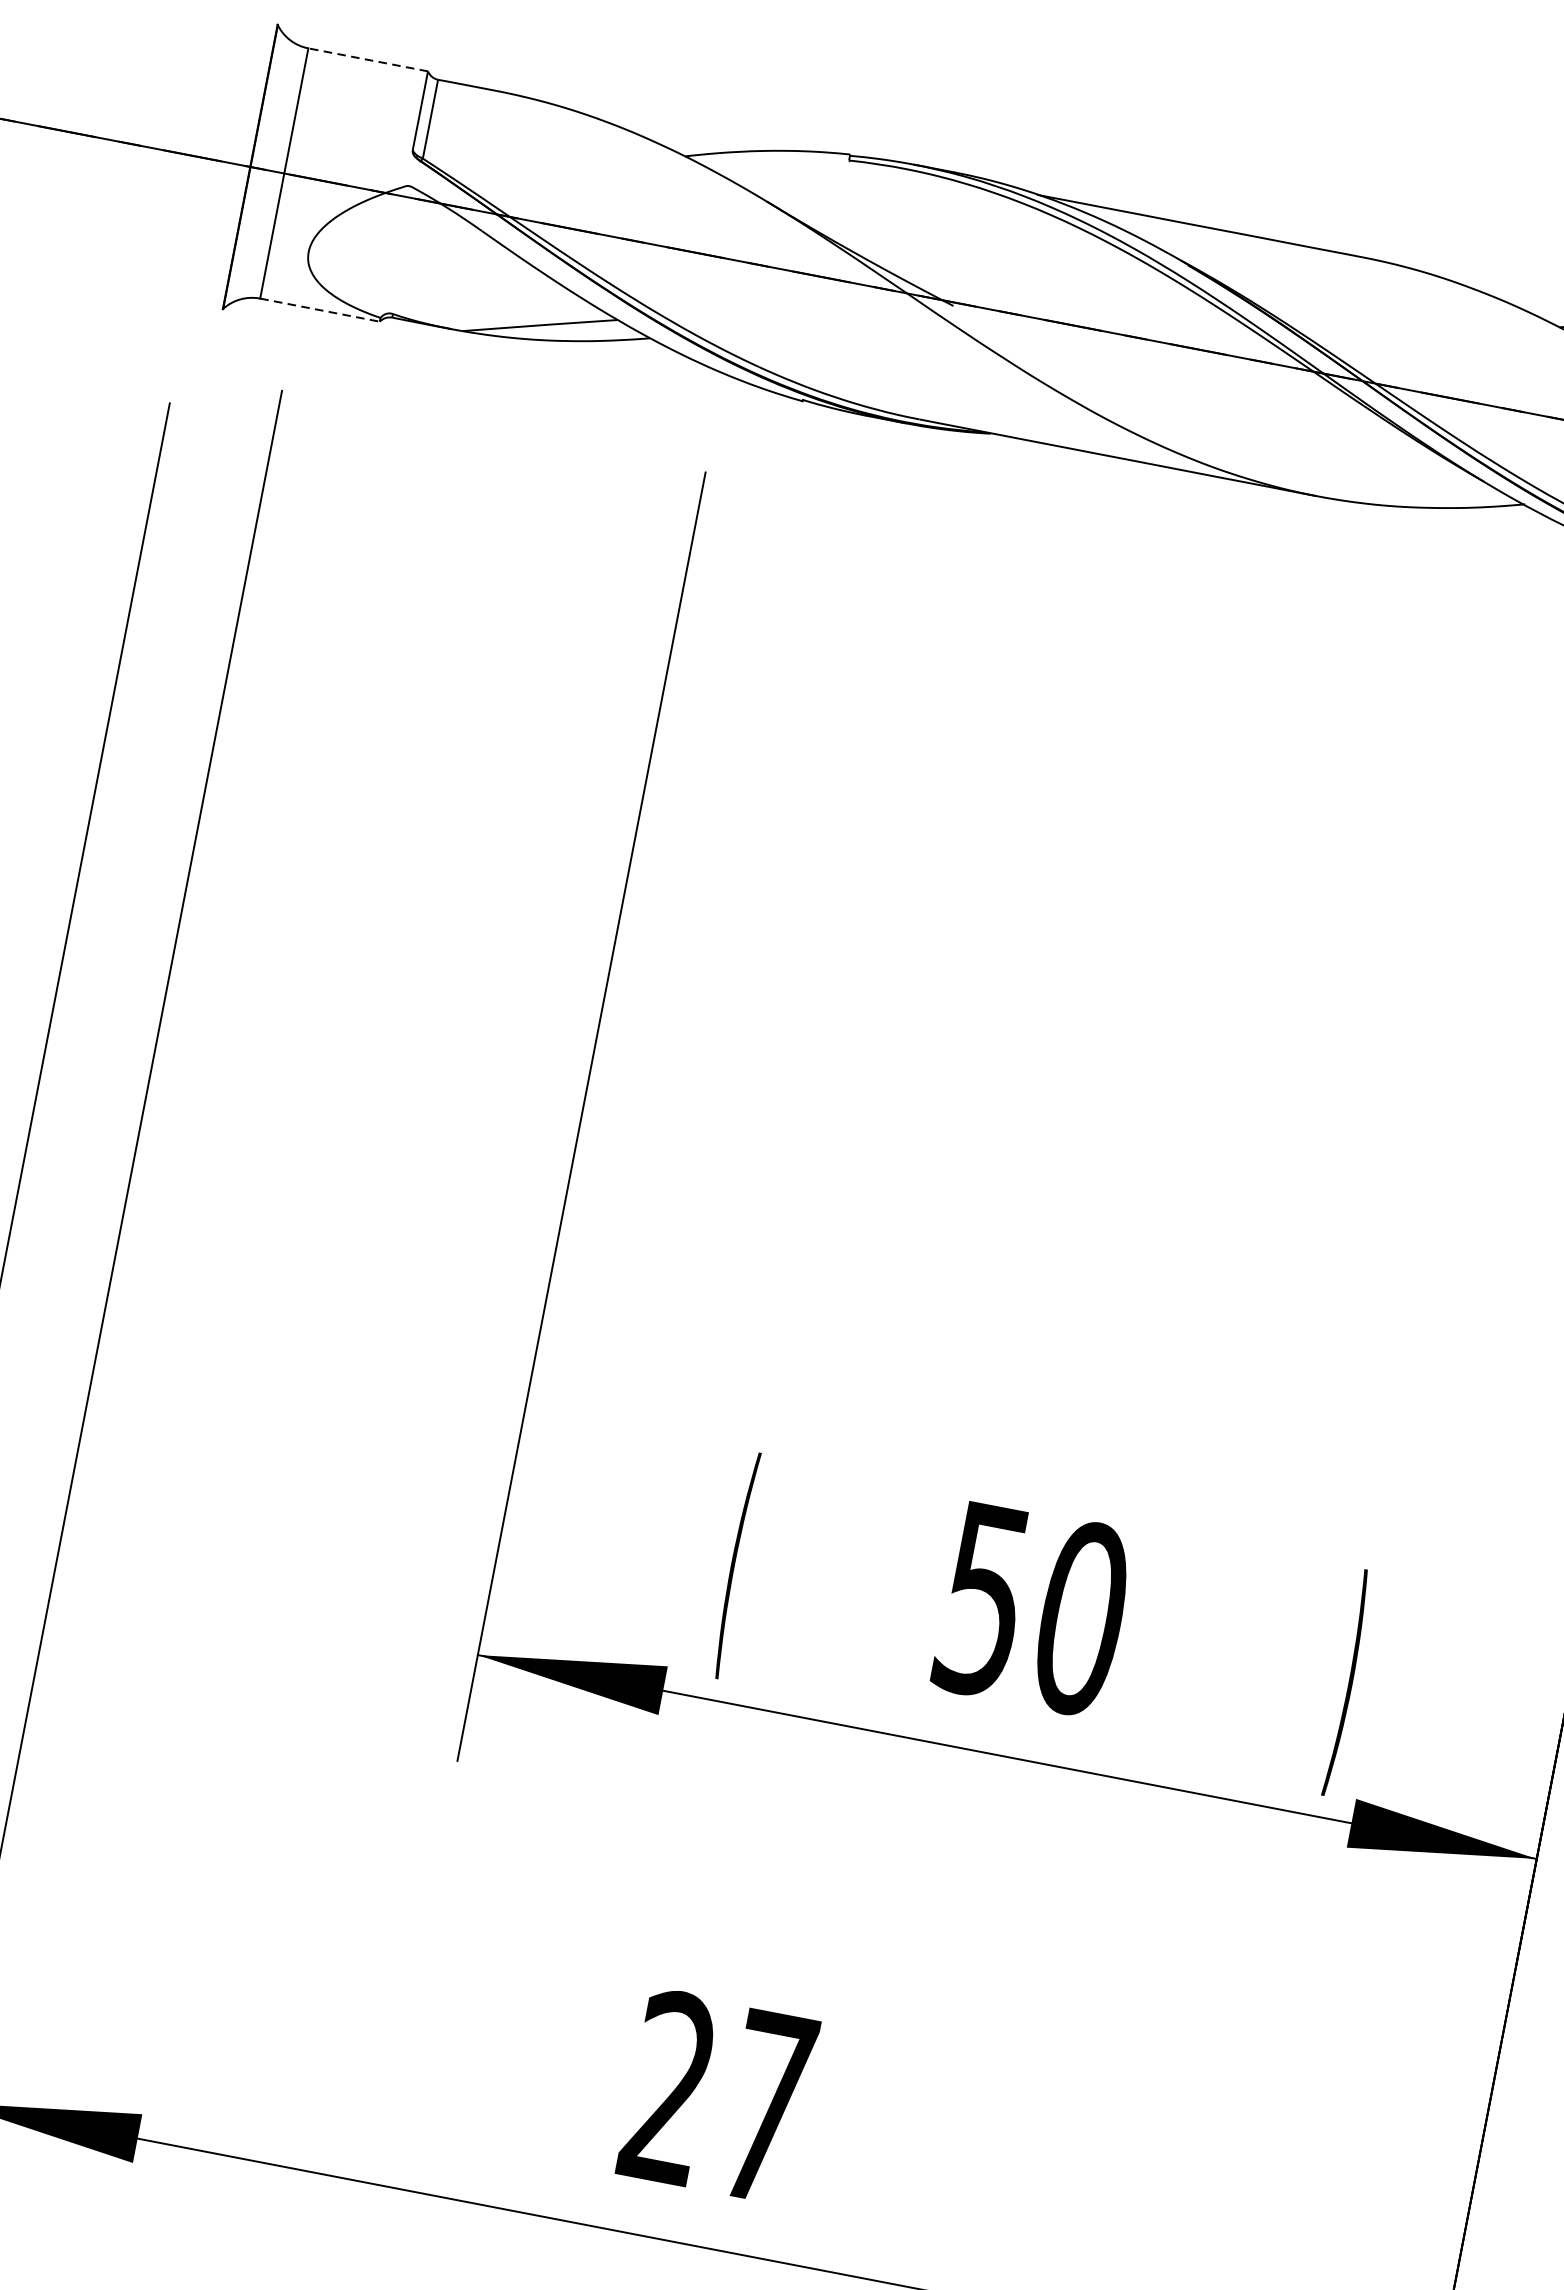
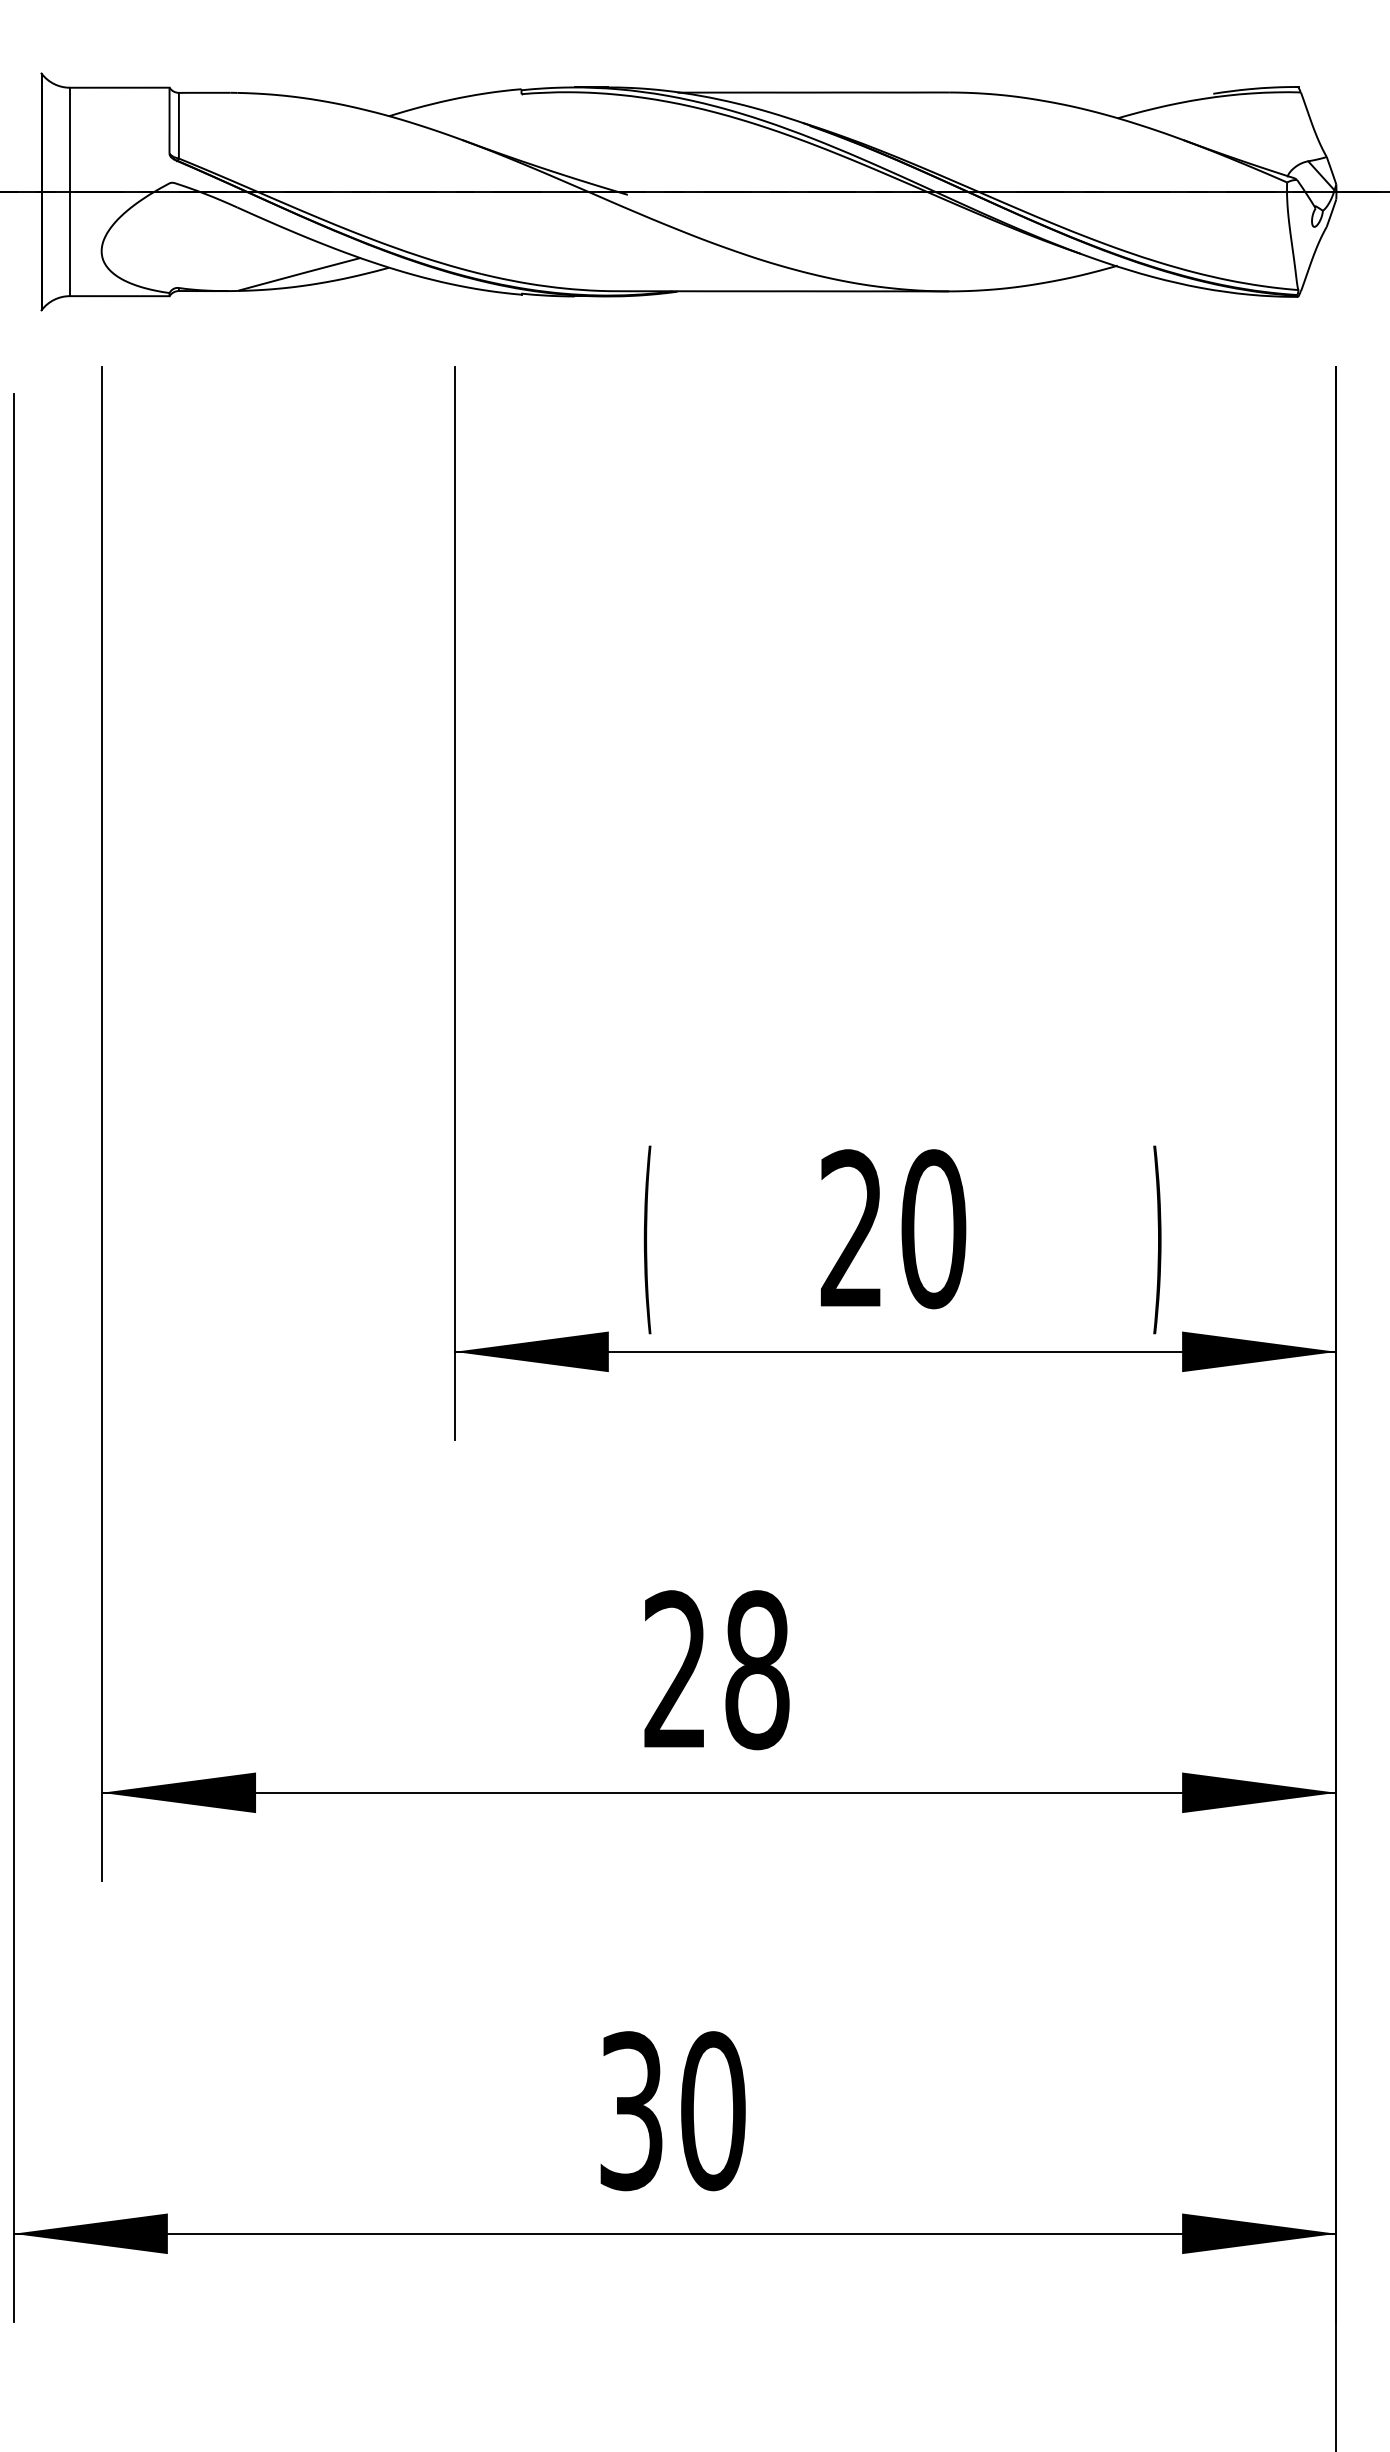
line: (367, 59) -> (119, 87), dashed -> solid
line: (319, 310) -> (119, 296), dashed -> solid
text: (981, 1599) -> (850, 1229), 50 -> 20
text: (767, 2107) -> (757, 1670), 27 -> 28

